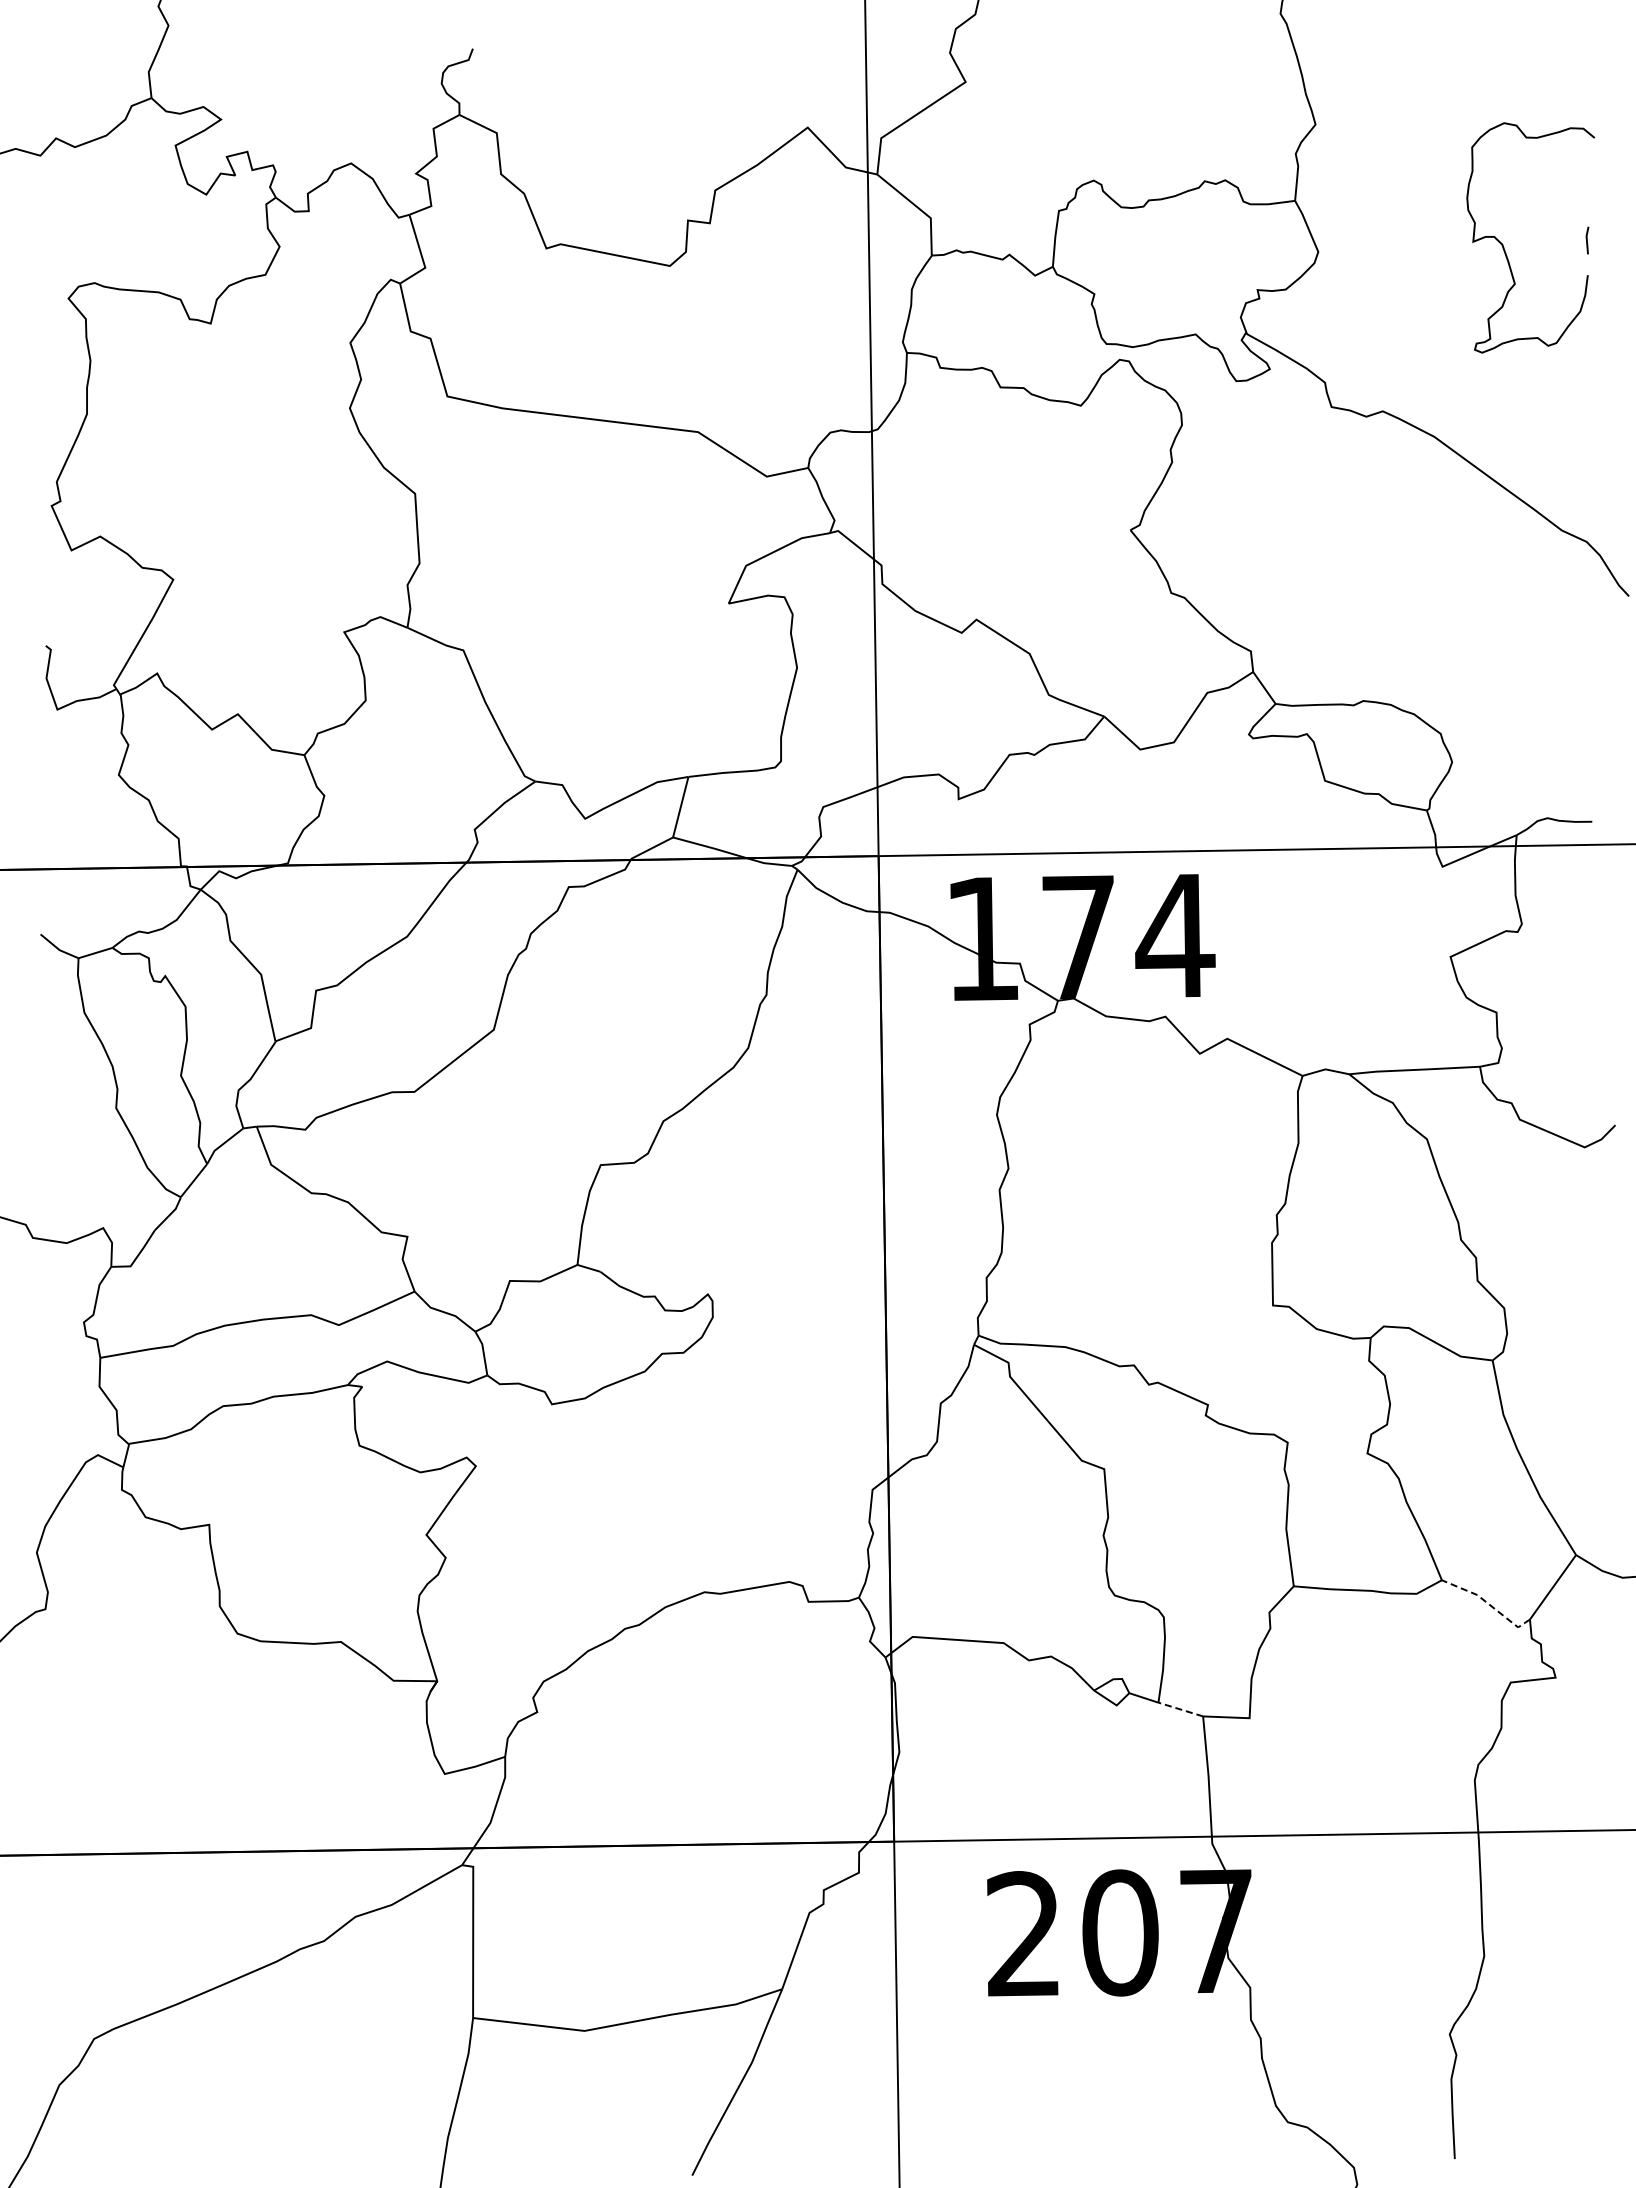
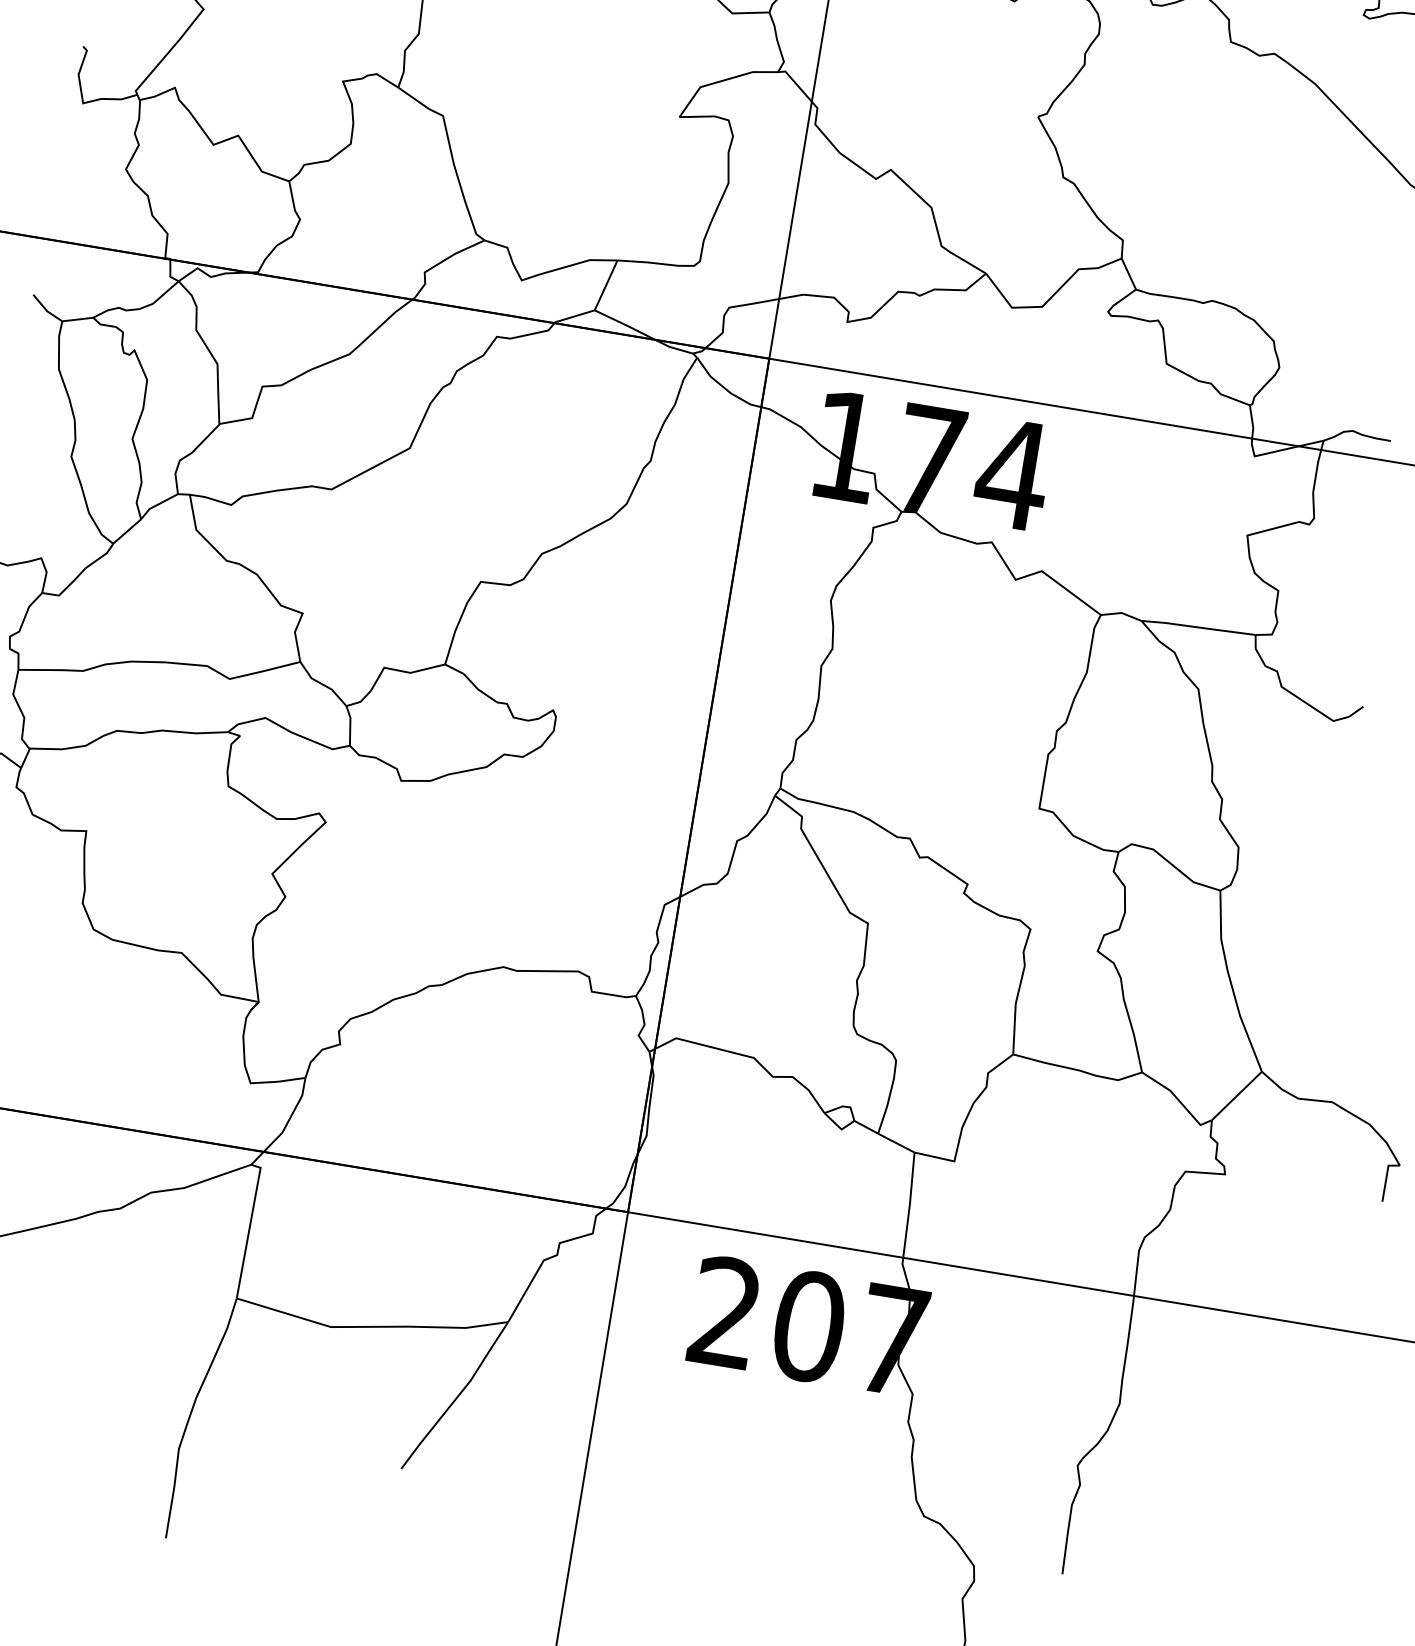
line: (1488, 1603) -> (1178, 1099), dashed -> solid
line: (1180, 1709) -> (896, 1143), dashed -> solid

